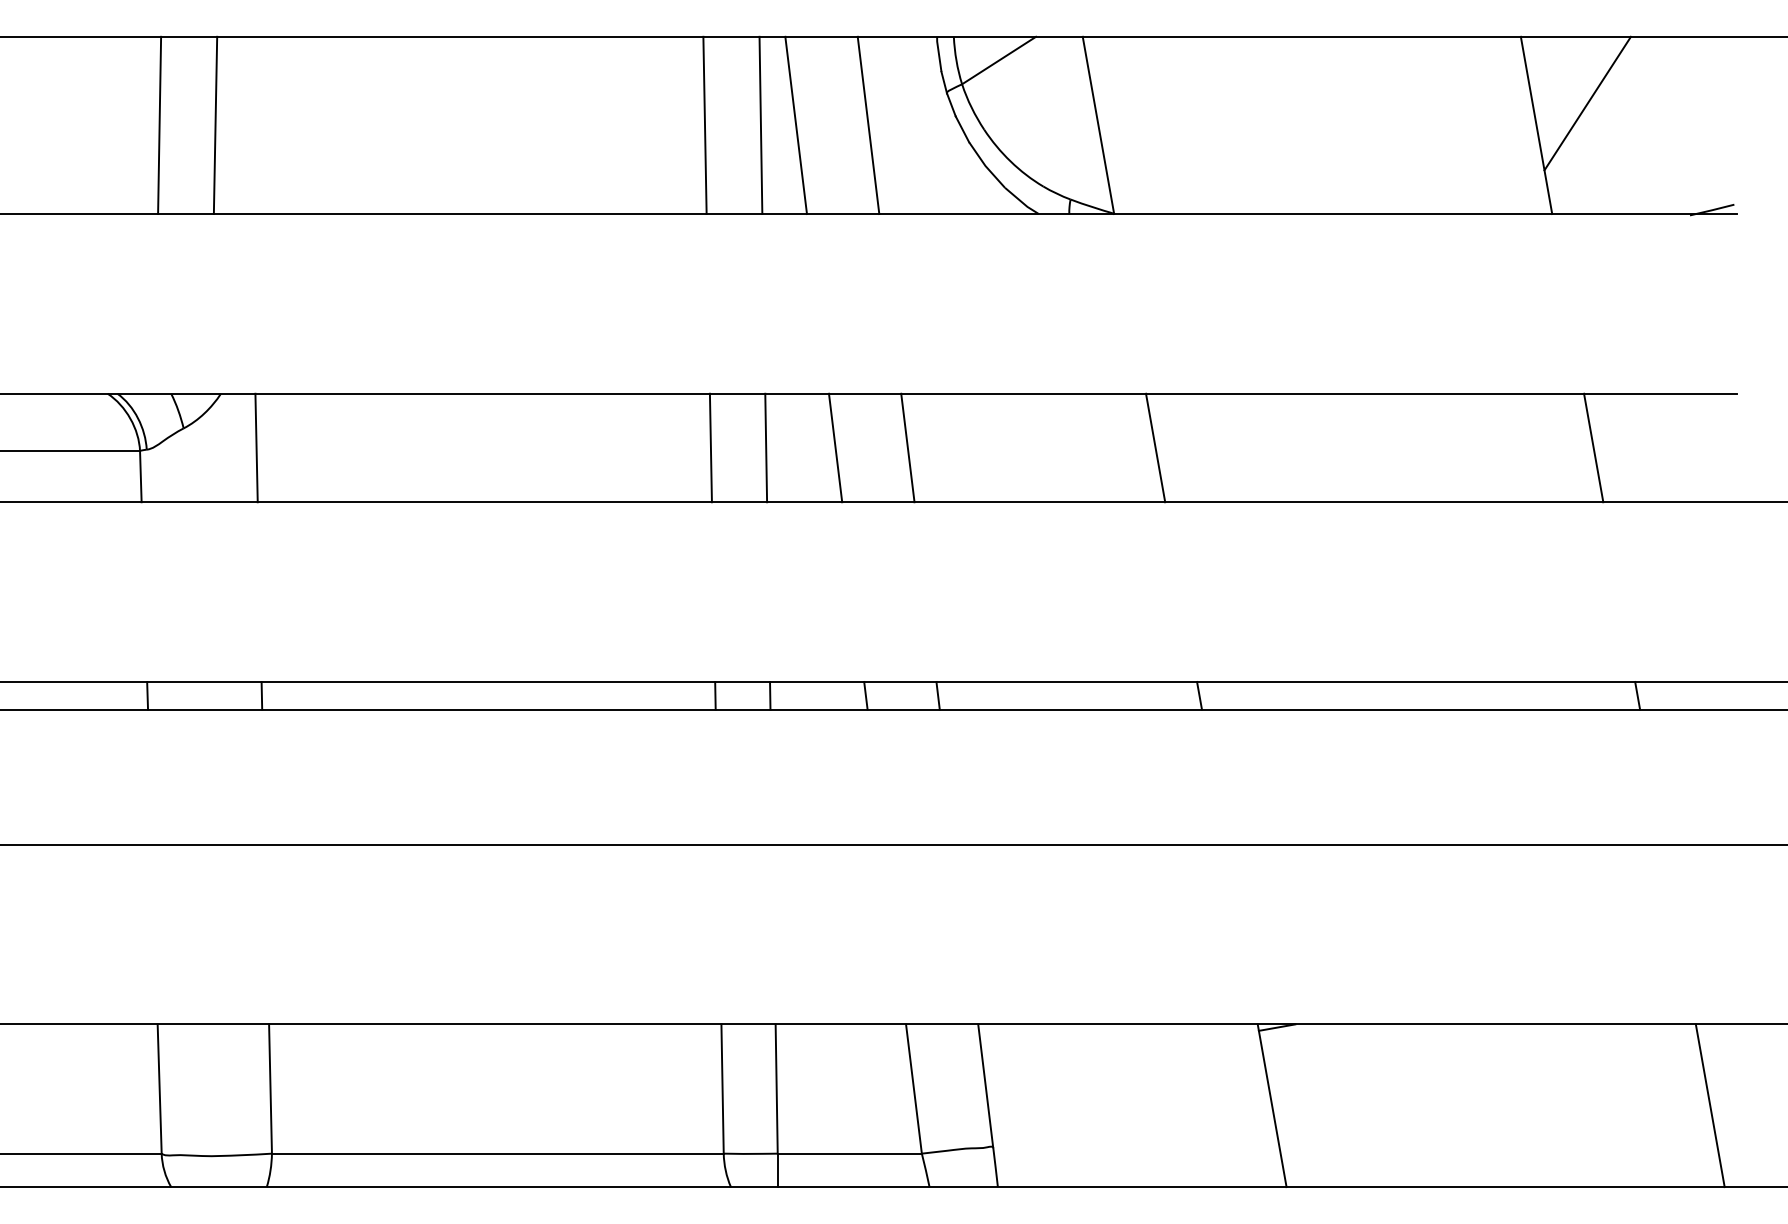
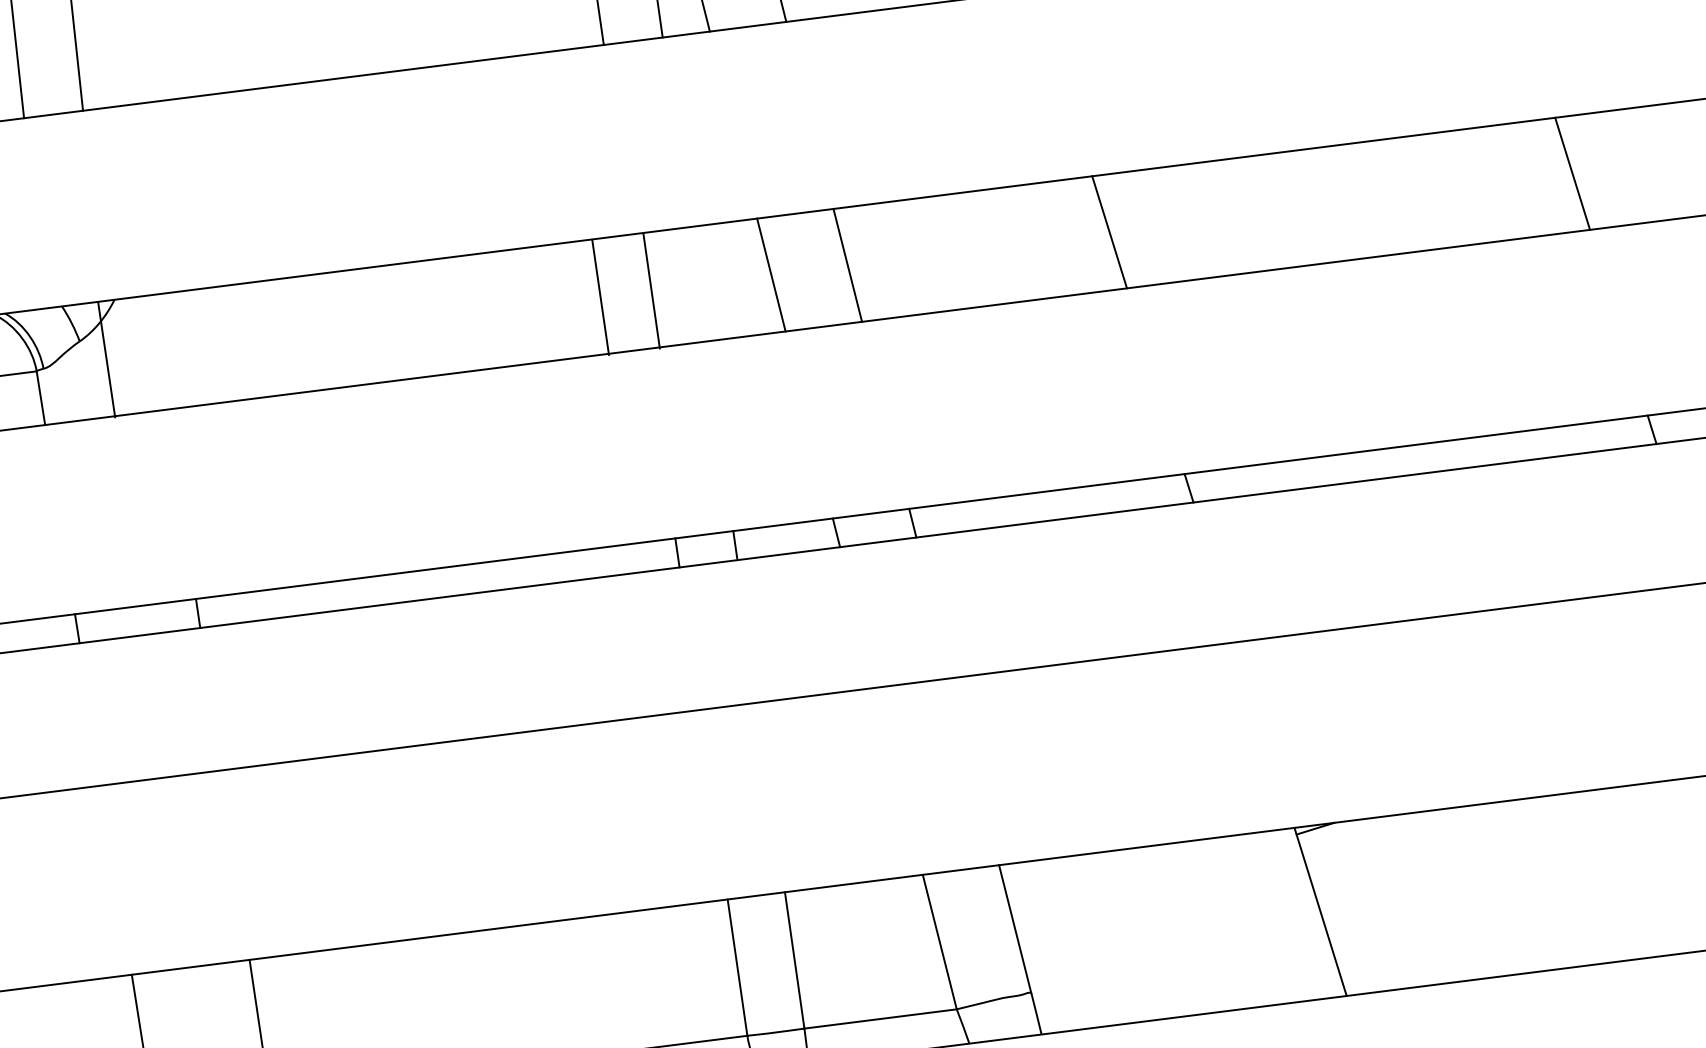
line: (256, 447) -> (106, 359), moved
line: (710, 447) -> (600, 297), moved
line: (766, 447) -> (651, 290), moved

